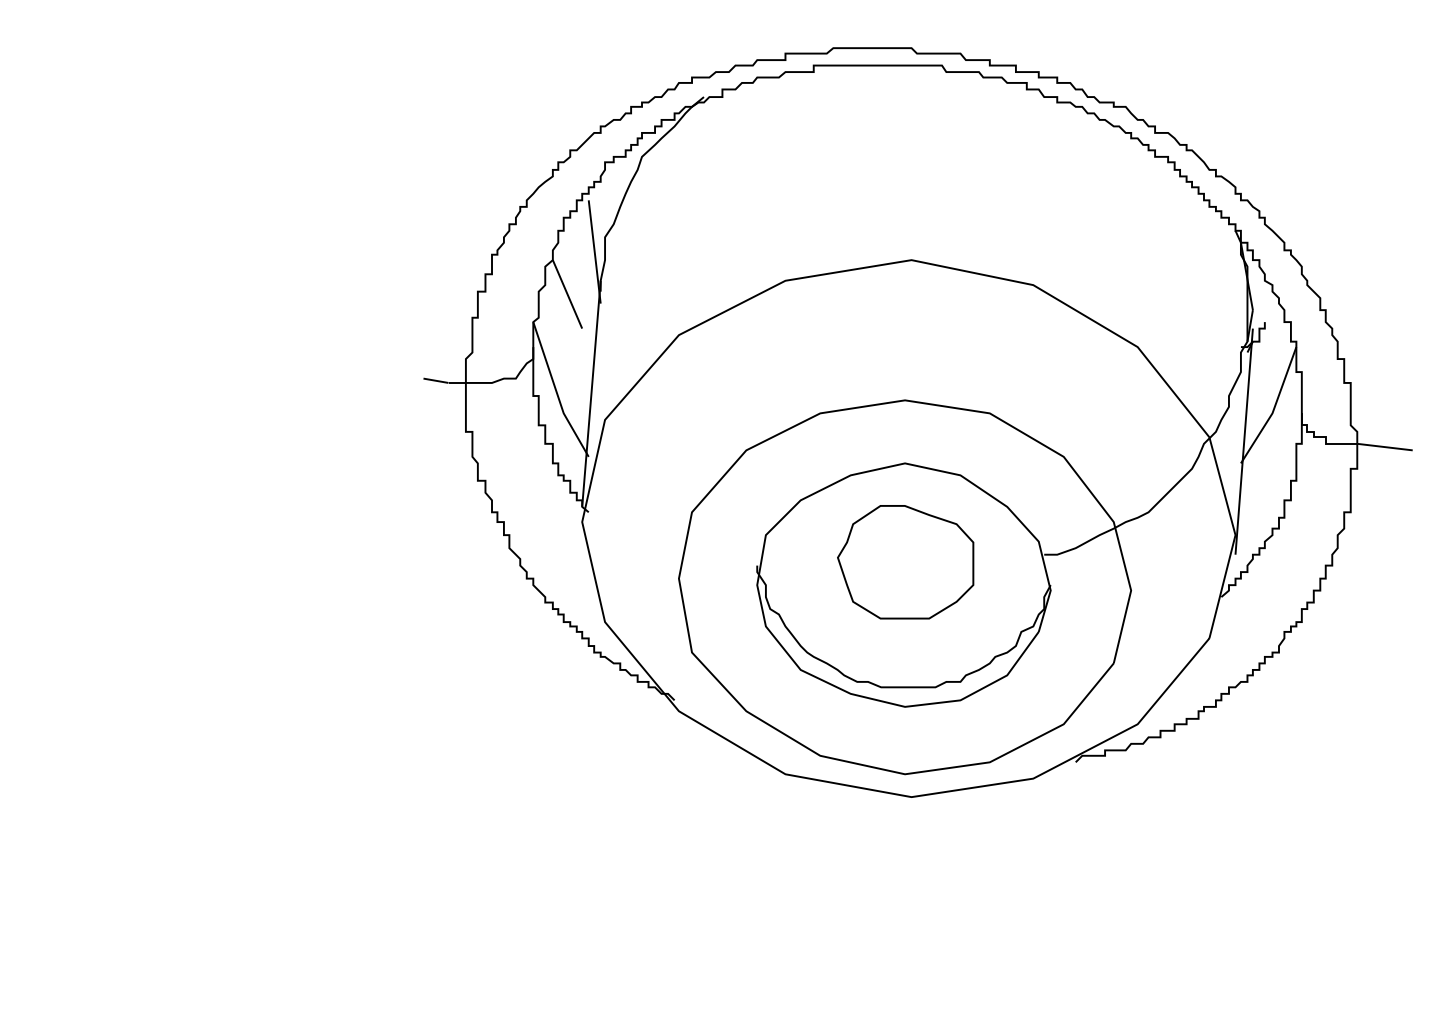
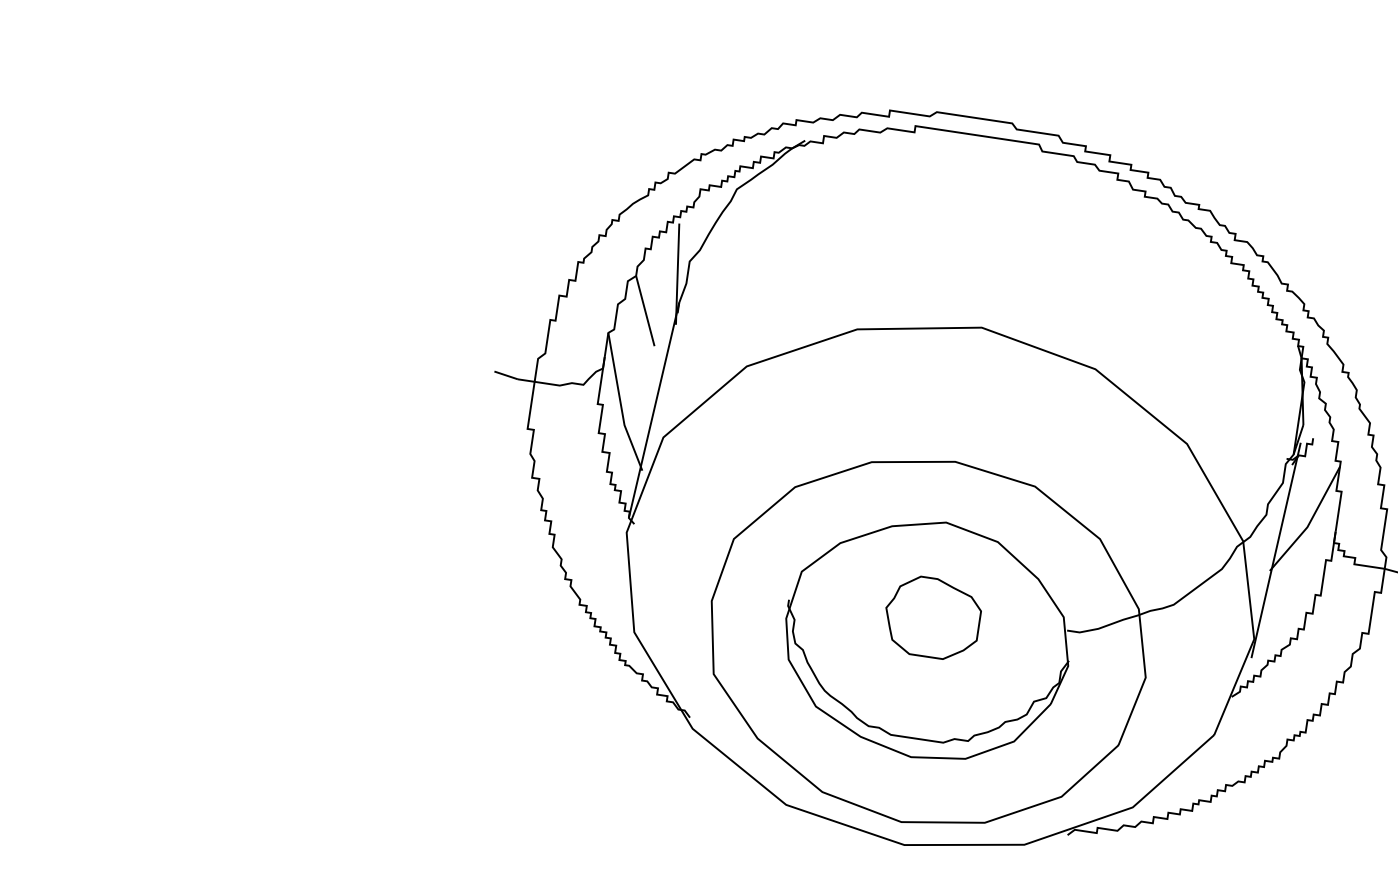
part: (905, 562) -> (932, 618), size x0.71

